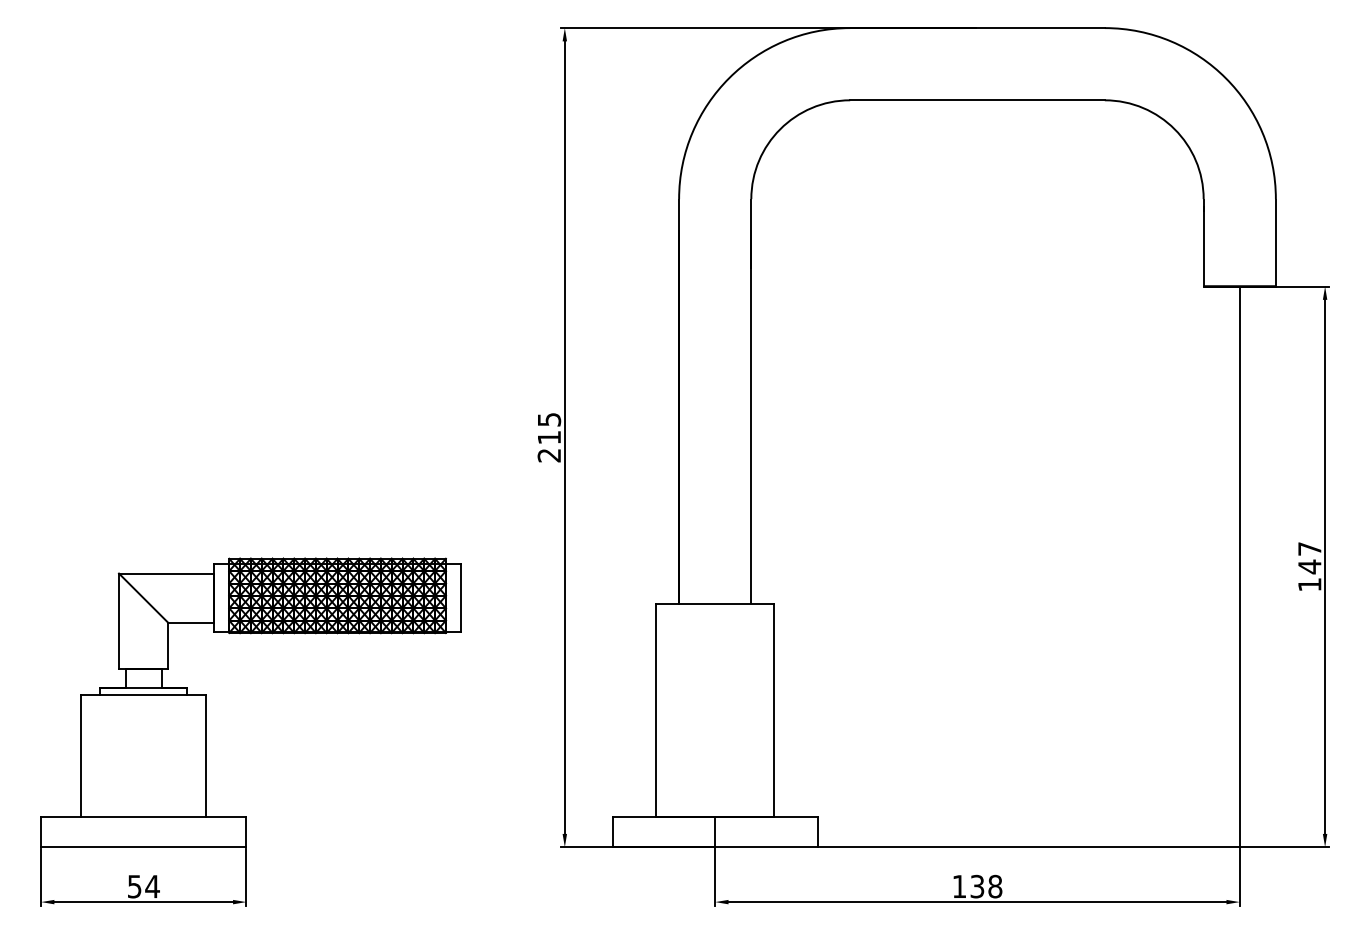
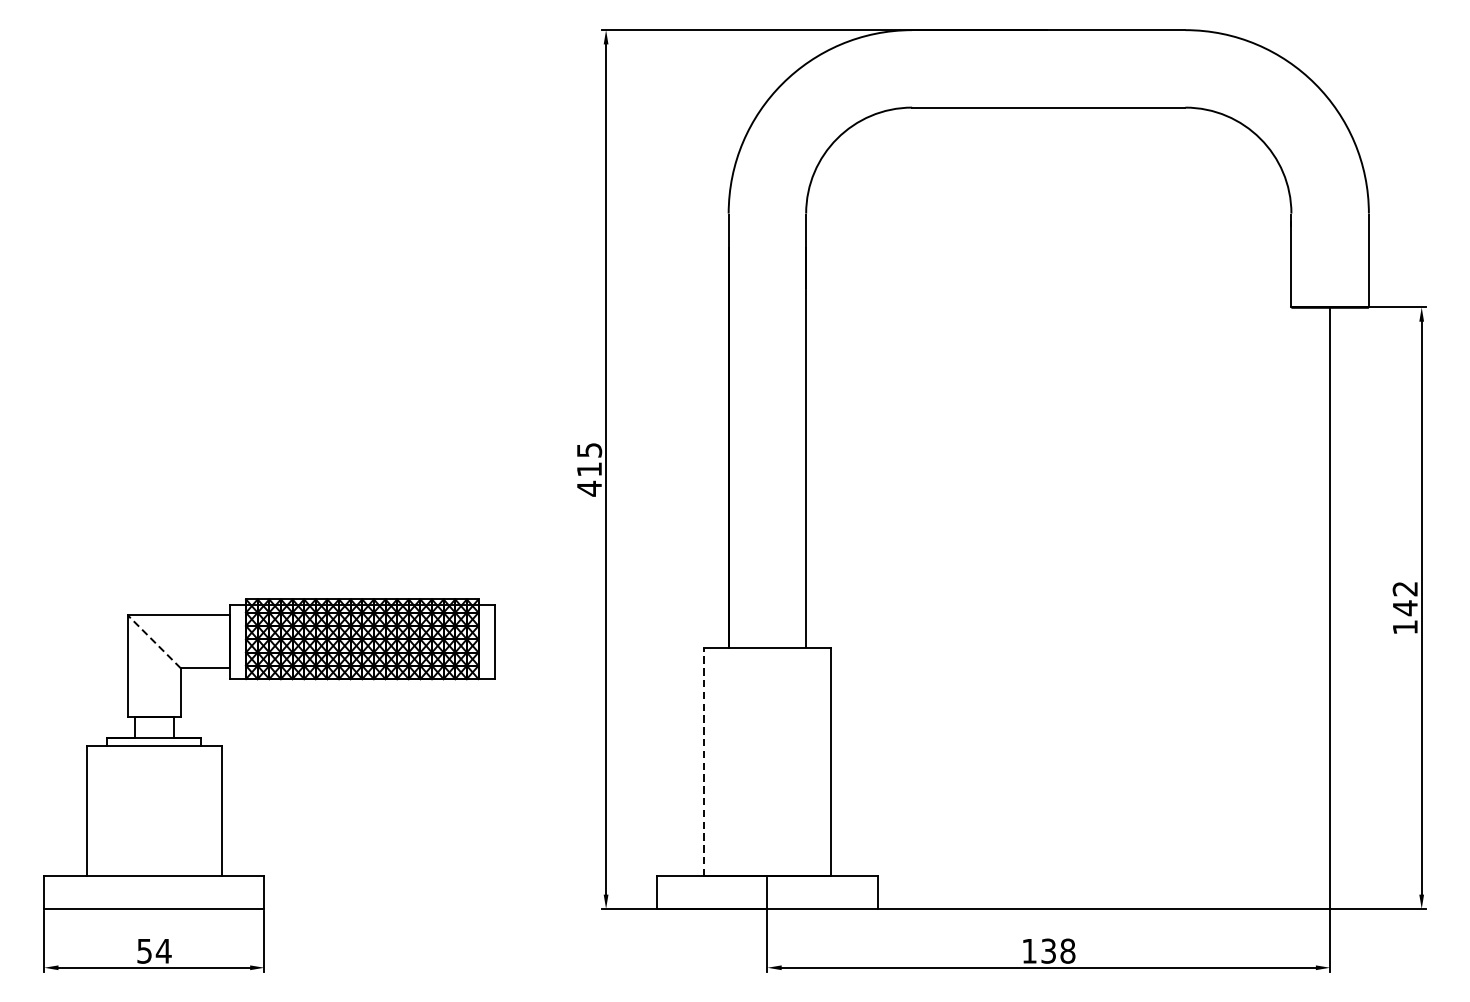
text: (548, 455) -> (588, 488), 215 -> 415
text: (1309, 548) -> (1404, 588), 147 -> 142
line: (143, 598) -> (154, 642), solid -> dashed
line: (656, 709) -> (704, 761), solid -> dashed

